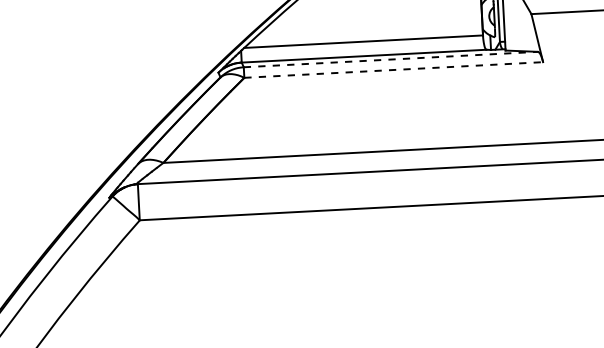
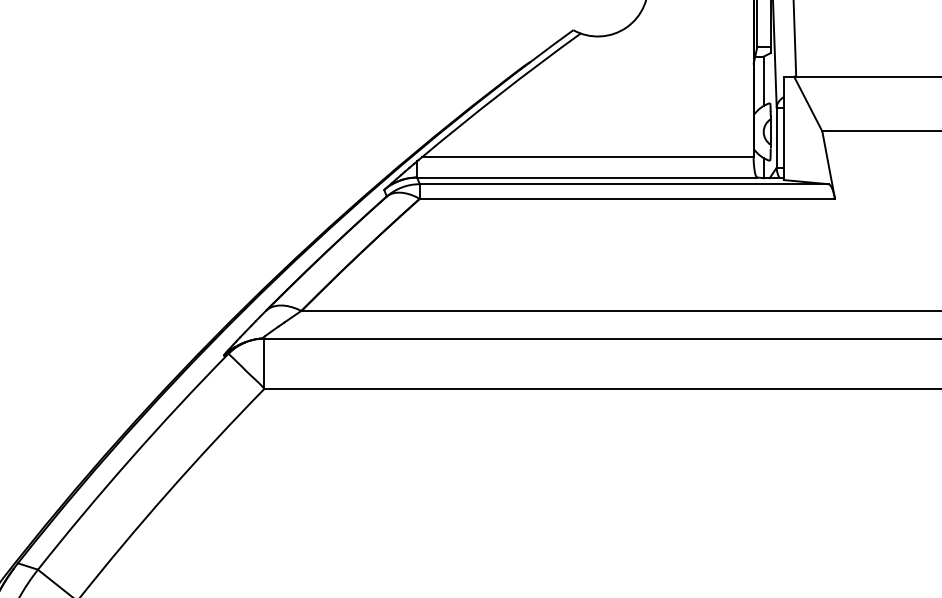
line: (391, 59) -> (624, 184), dashed -> solid
line: (393, 69) -> (627, 198), dashed -> solid

